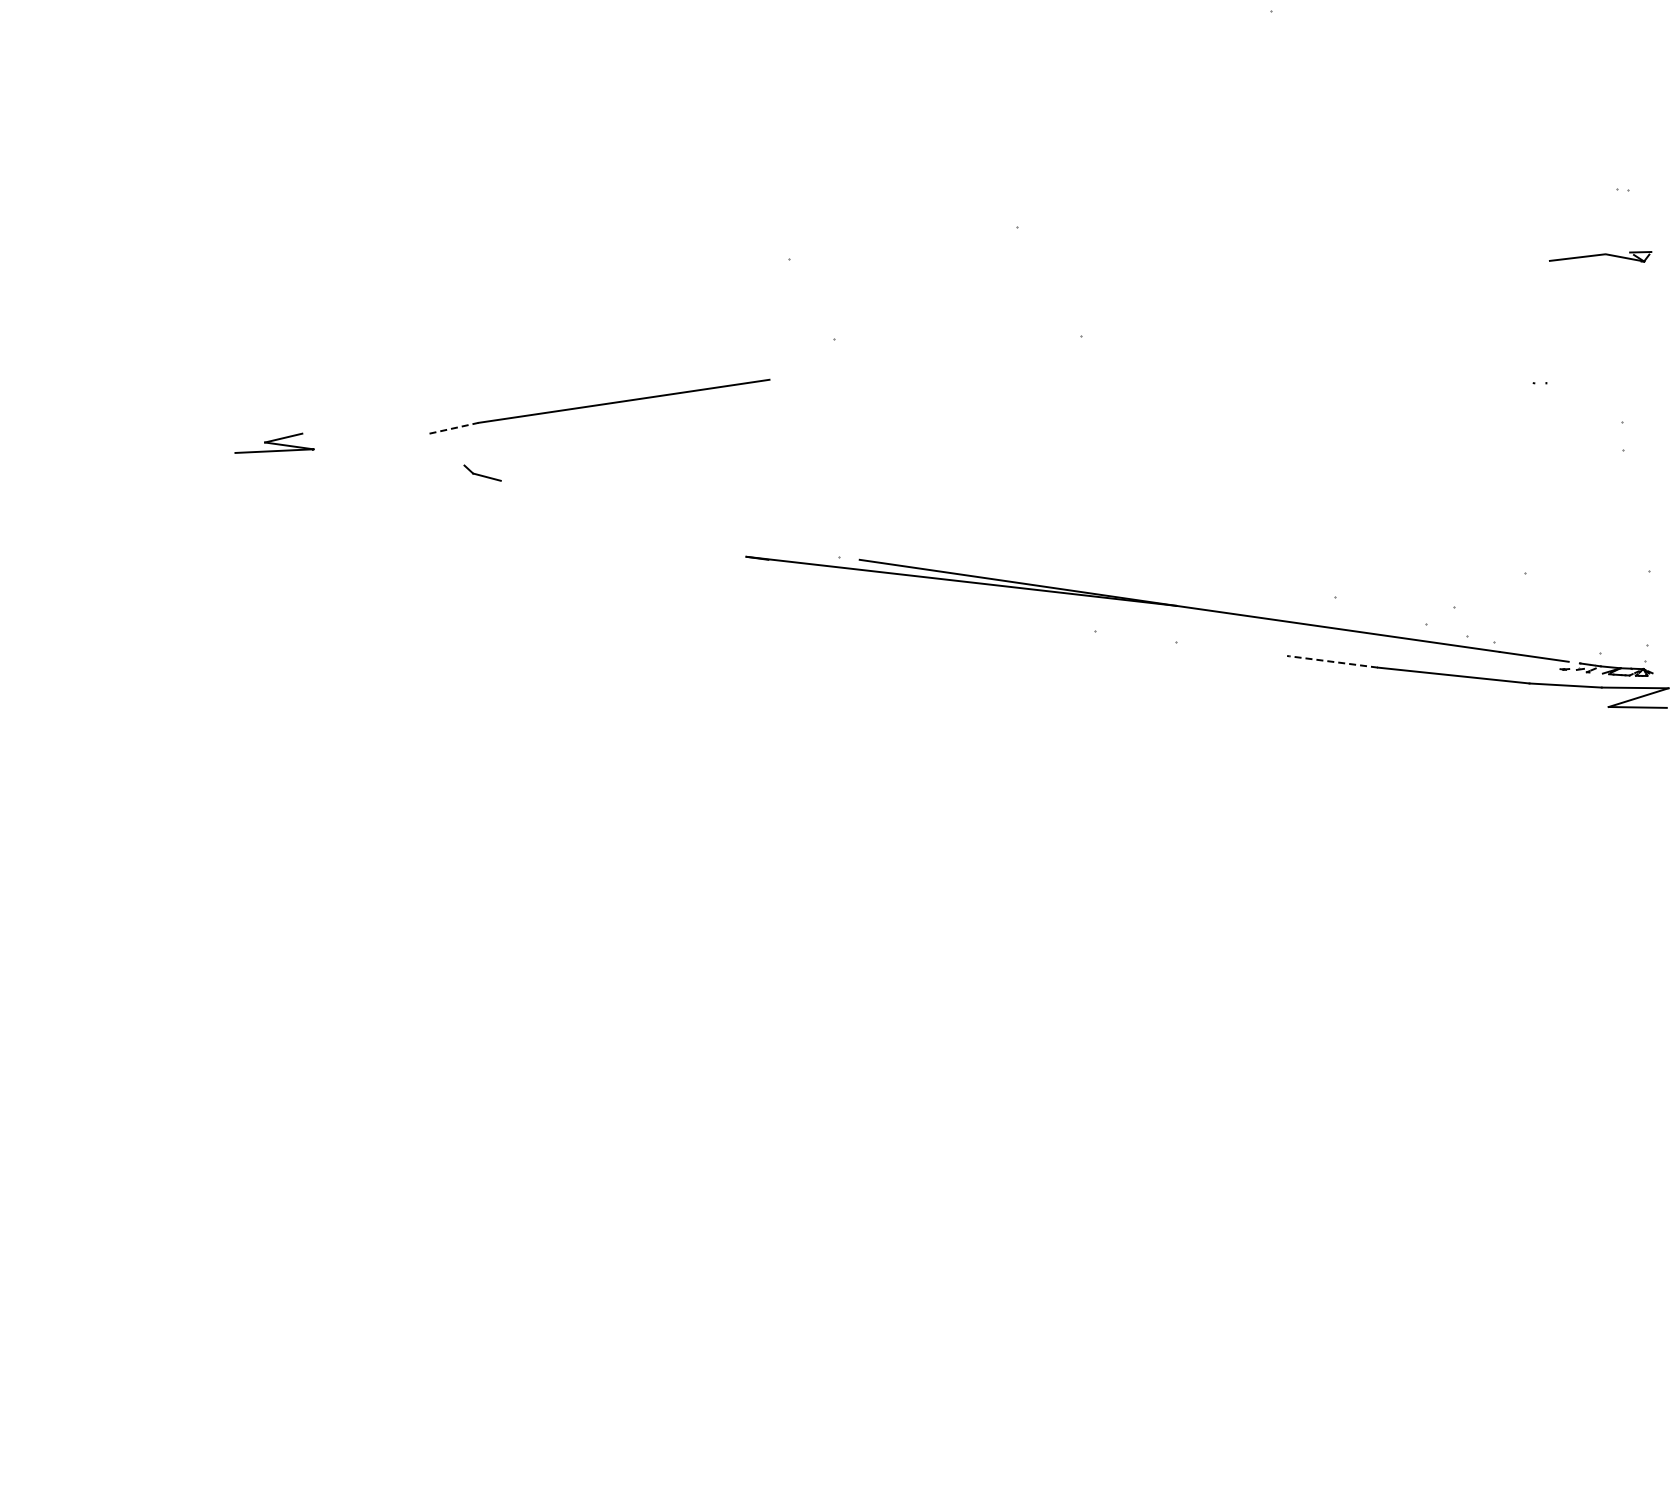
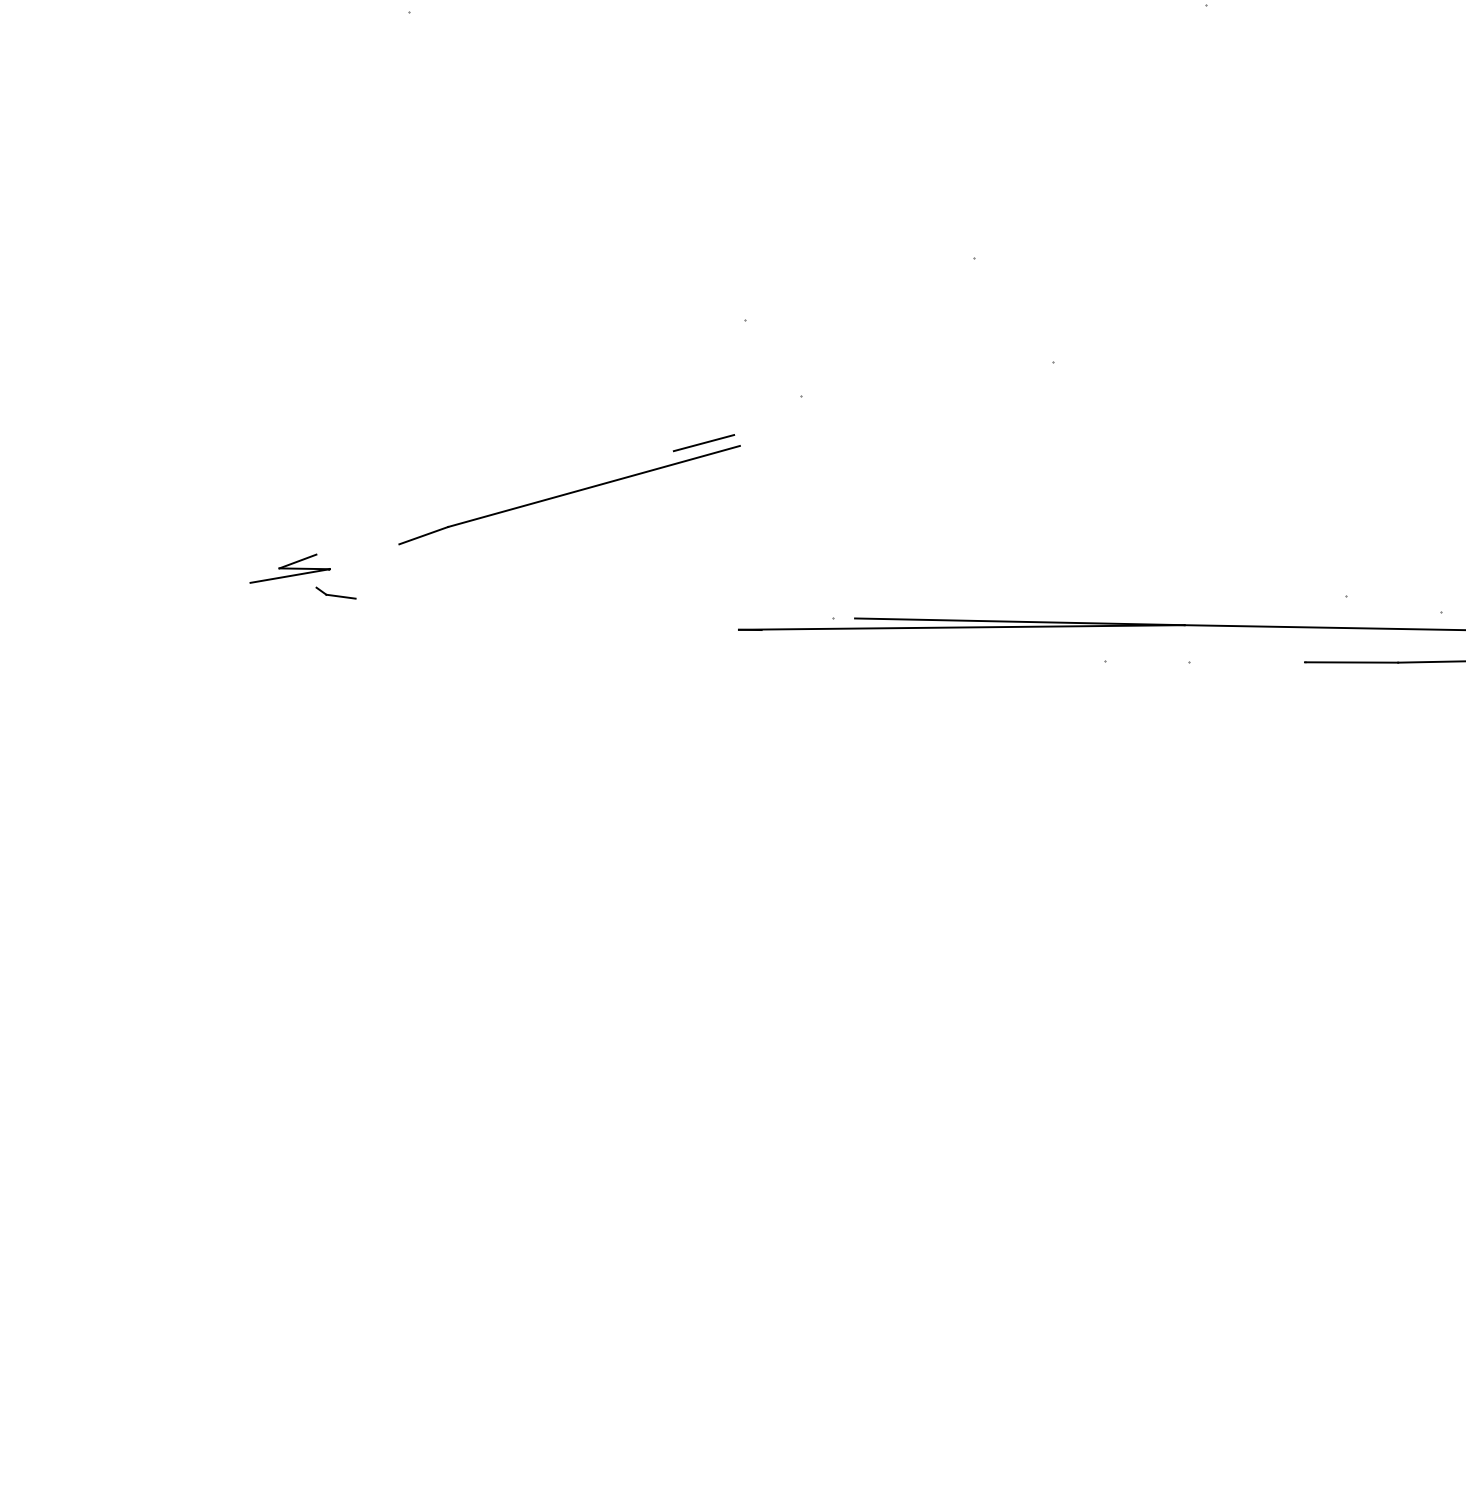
line: (735, 372) -> (704, 442), added
line: (454, 428) -> (424, 535), dashed -> solid
part: (274, 442) -> (289, 567), moved
part: (482, 472) -> (335, 592), moved
line: (1333, 661) -> (1352, 662), dashed -> solid

